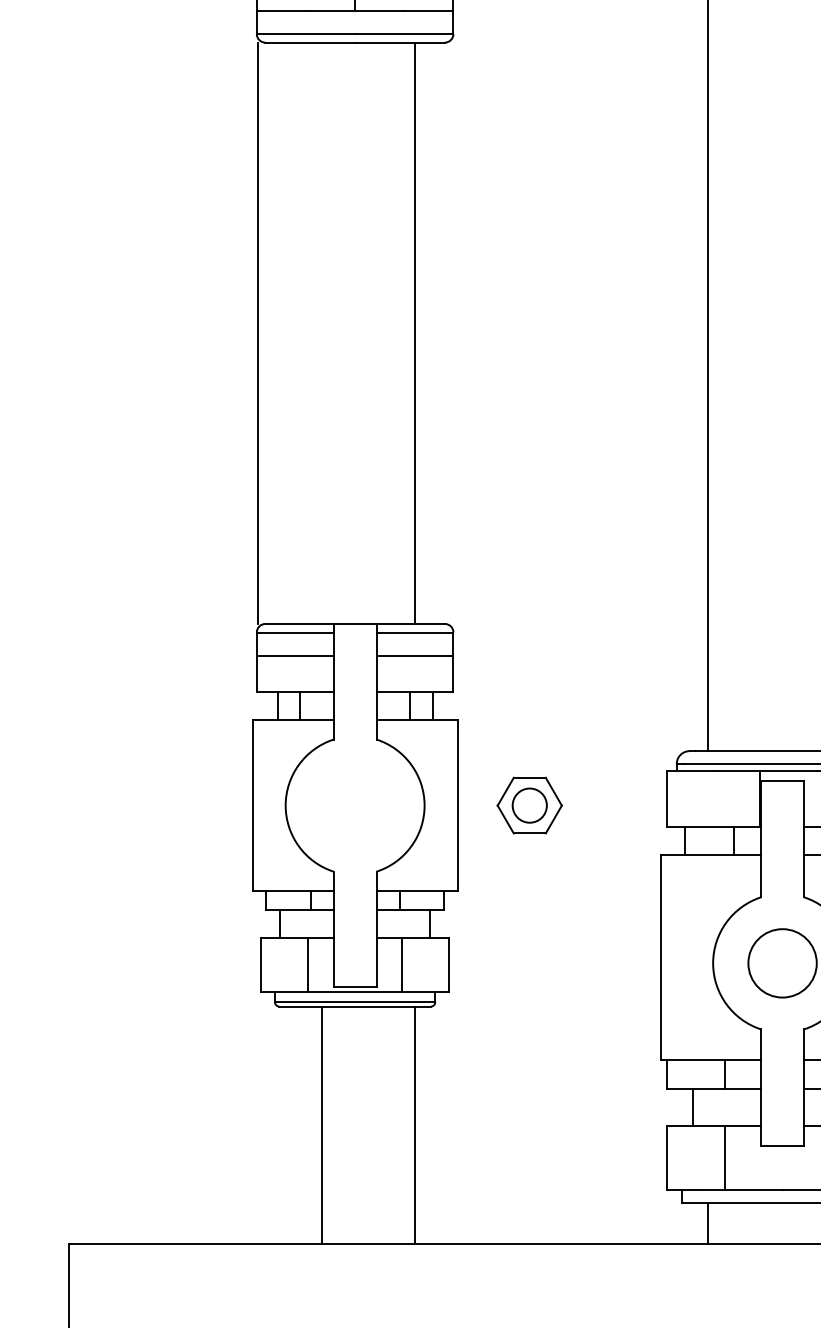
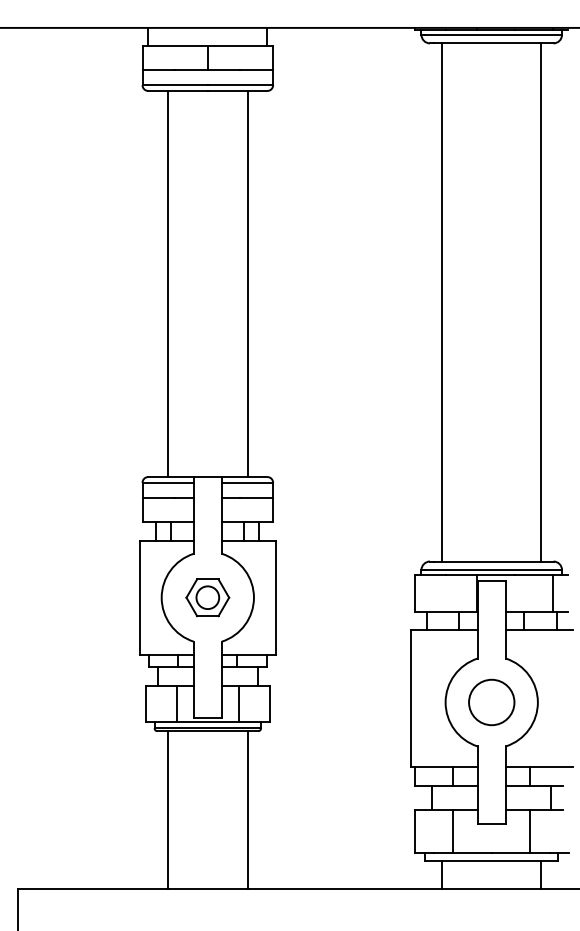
line: (258, 332) -> (168, 283), moved
part: (529, 805) -> (207, 597), moved
line: (323, 1124) -> (168, 809), moved

